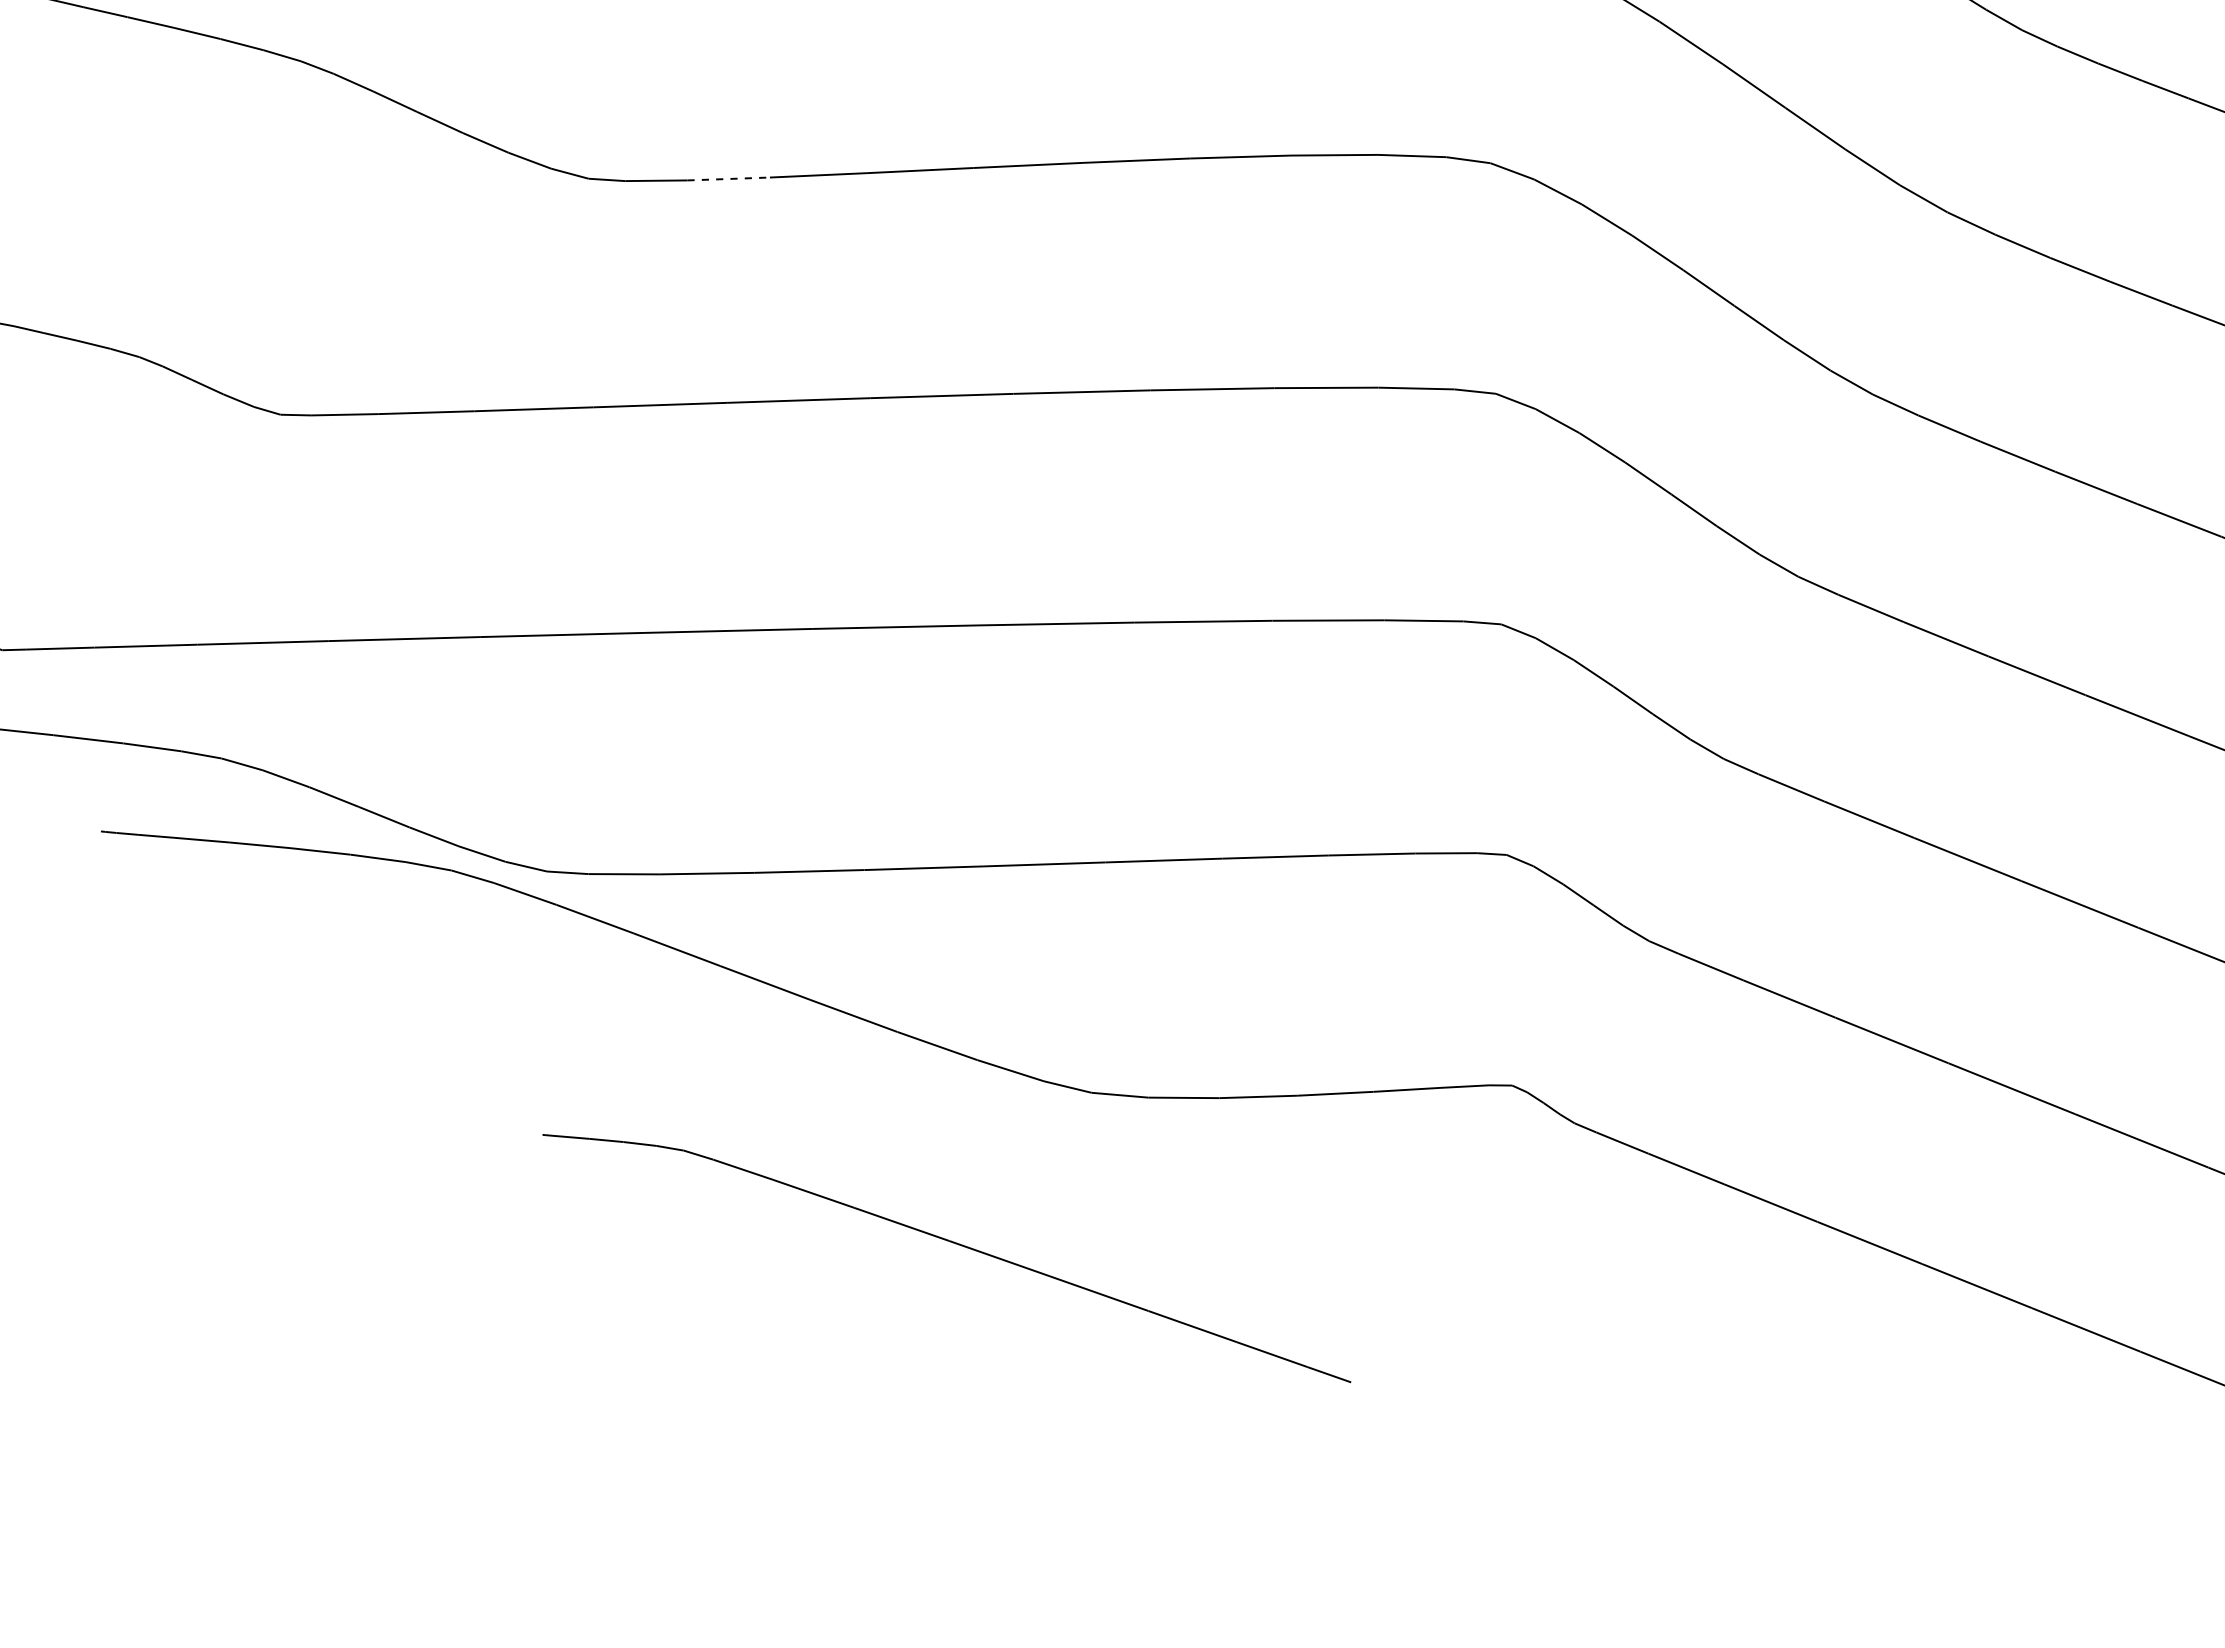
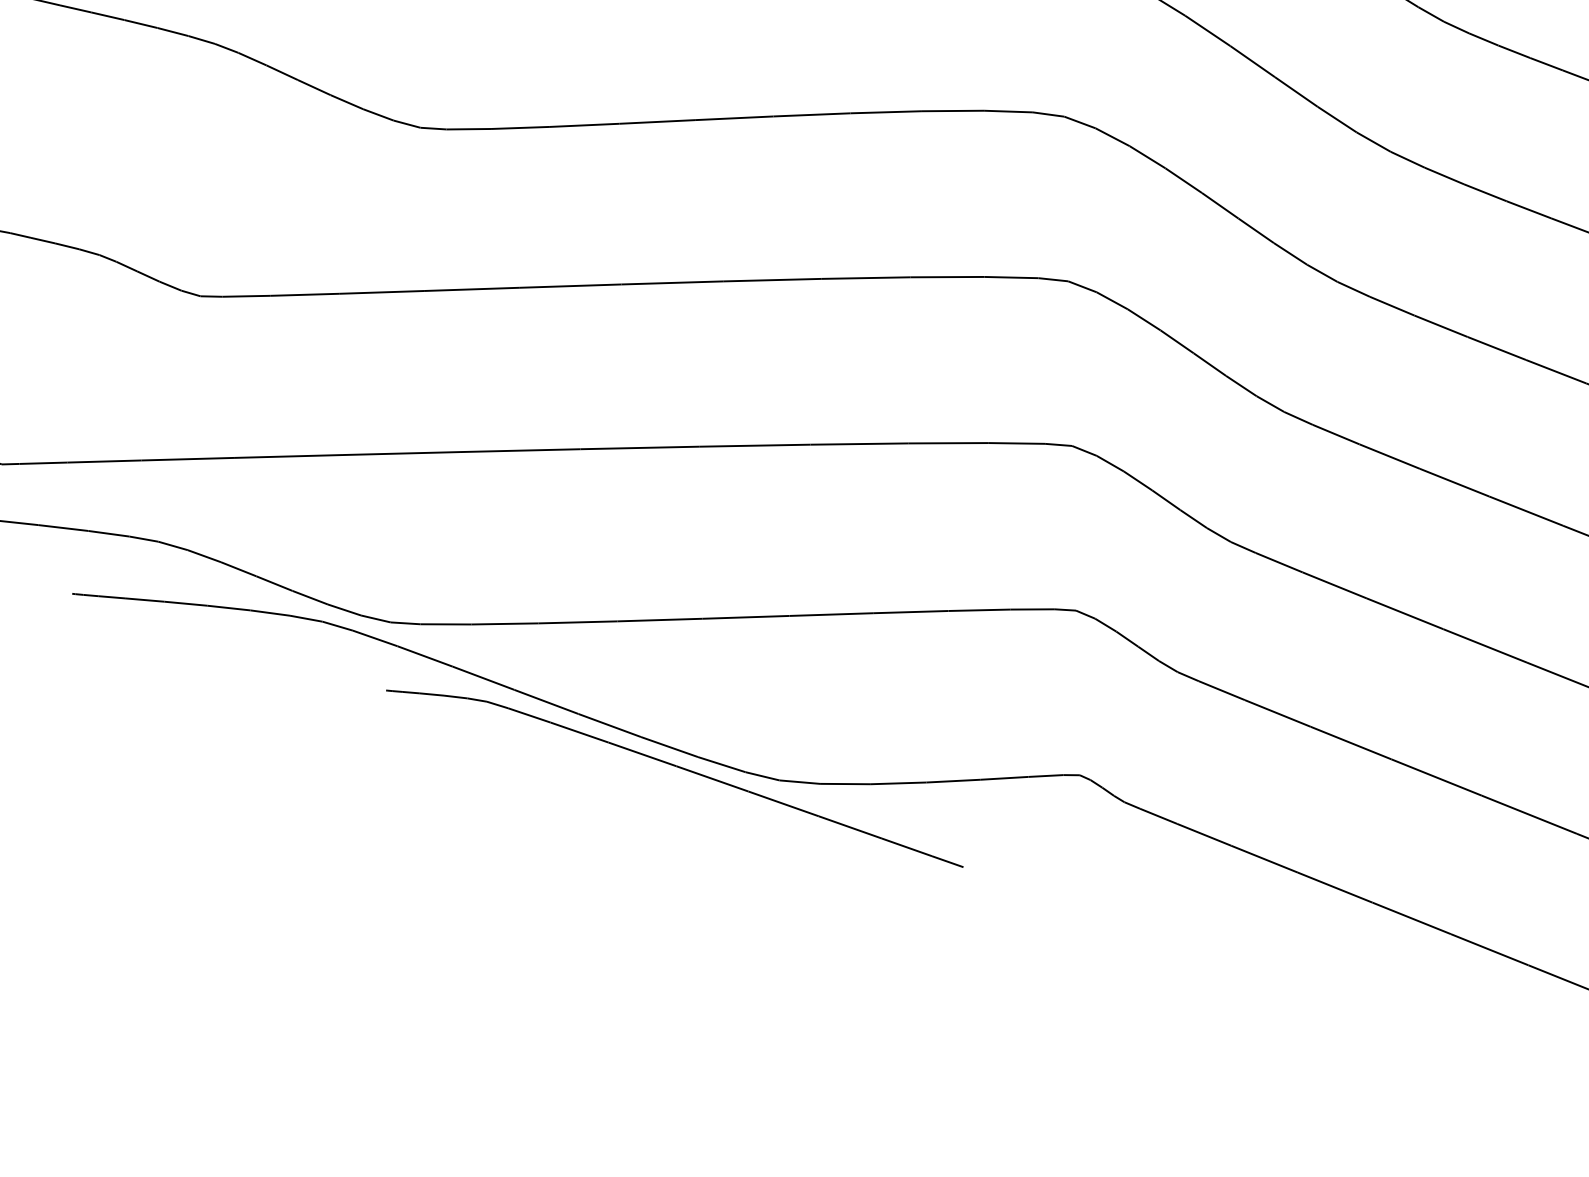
line: (729, 178) -> (521, 127), dashed -> solid
part: (952, 1243) -> (678, 768), moved

